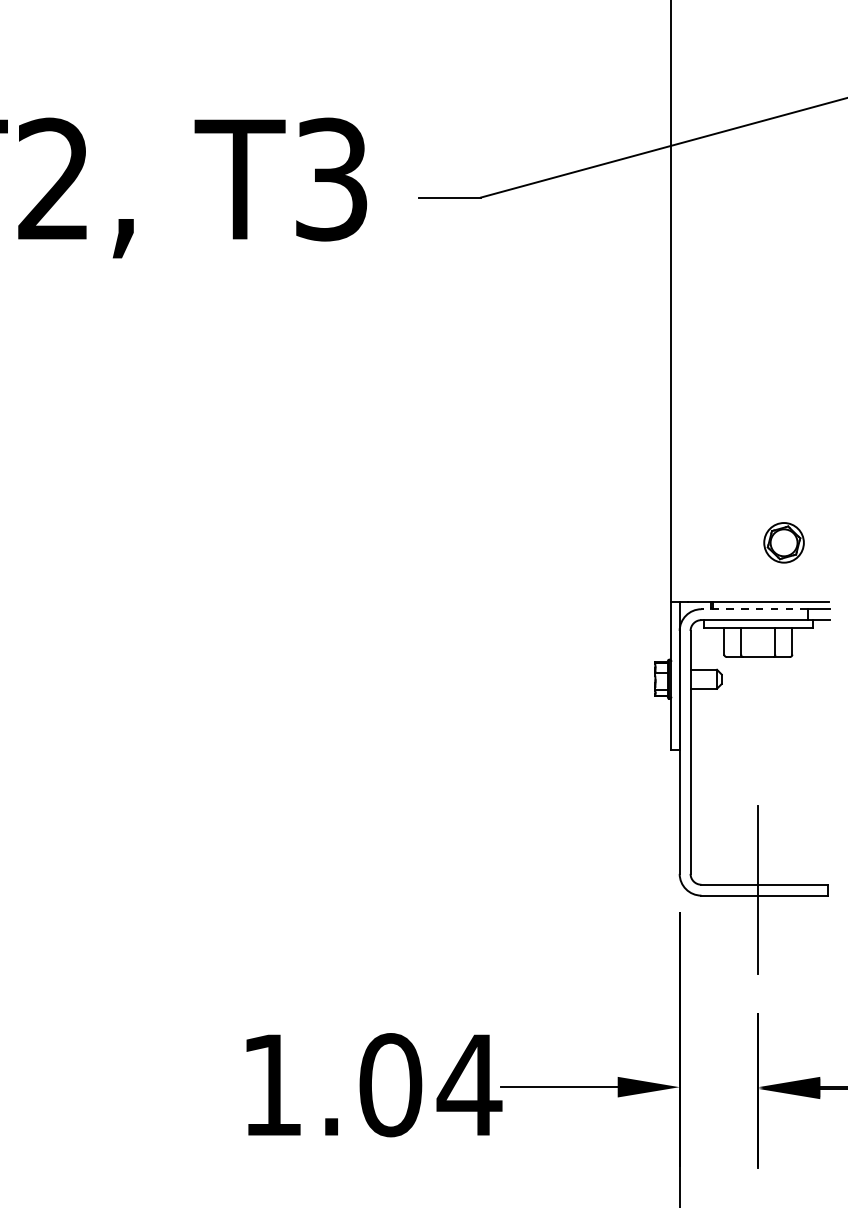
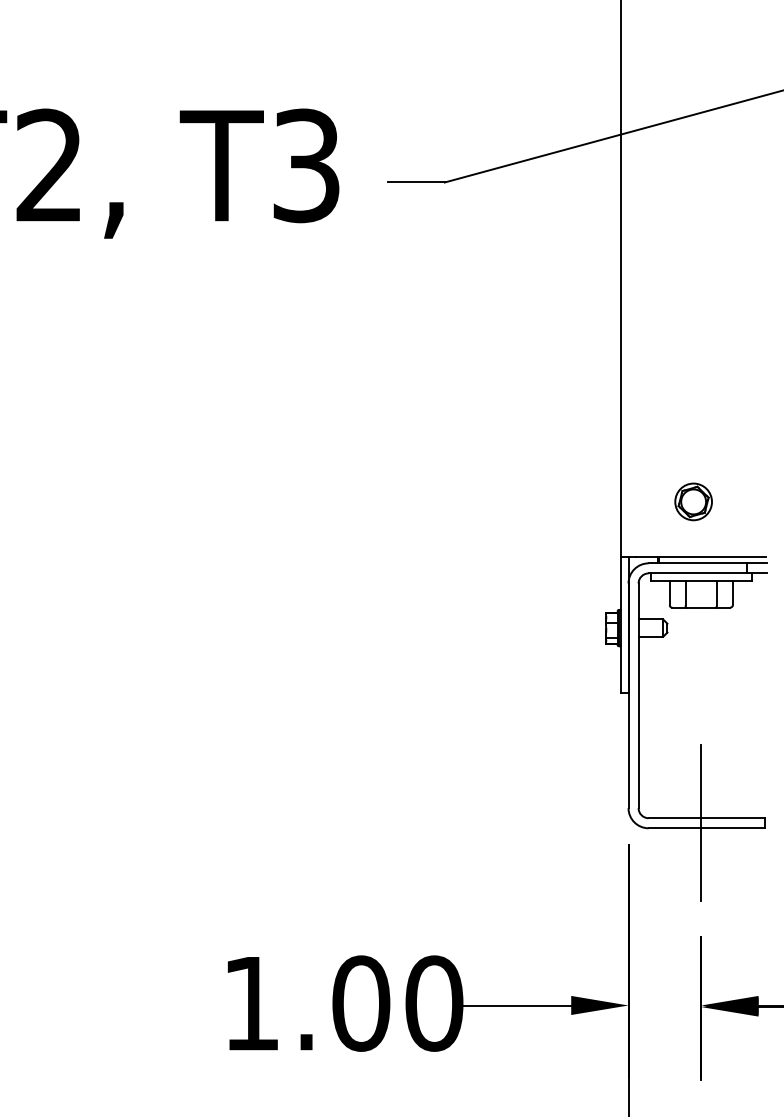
part: (783, 542) -> (693, 501), moved
line: (754, 609) -> (697, 563), dashed -> solid
text: (469, 1085) -> (434, 1003), 1.04 -> 1.00

